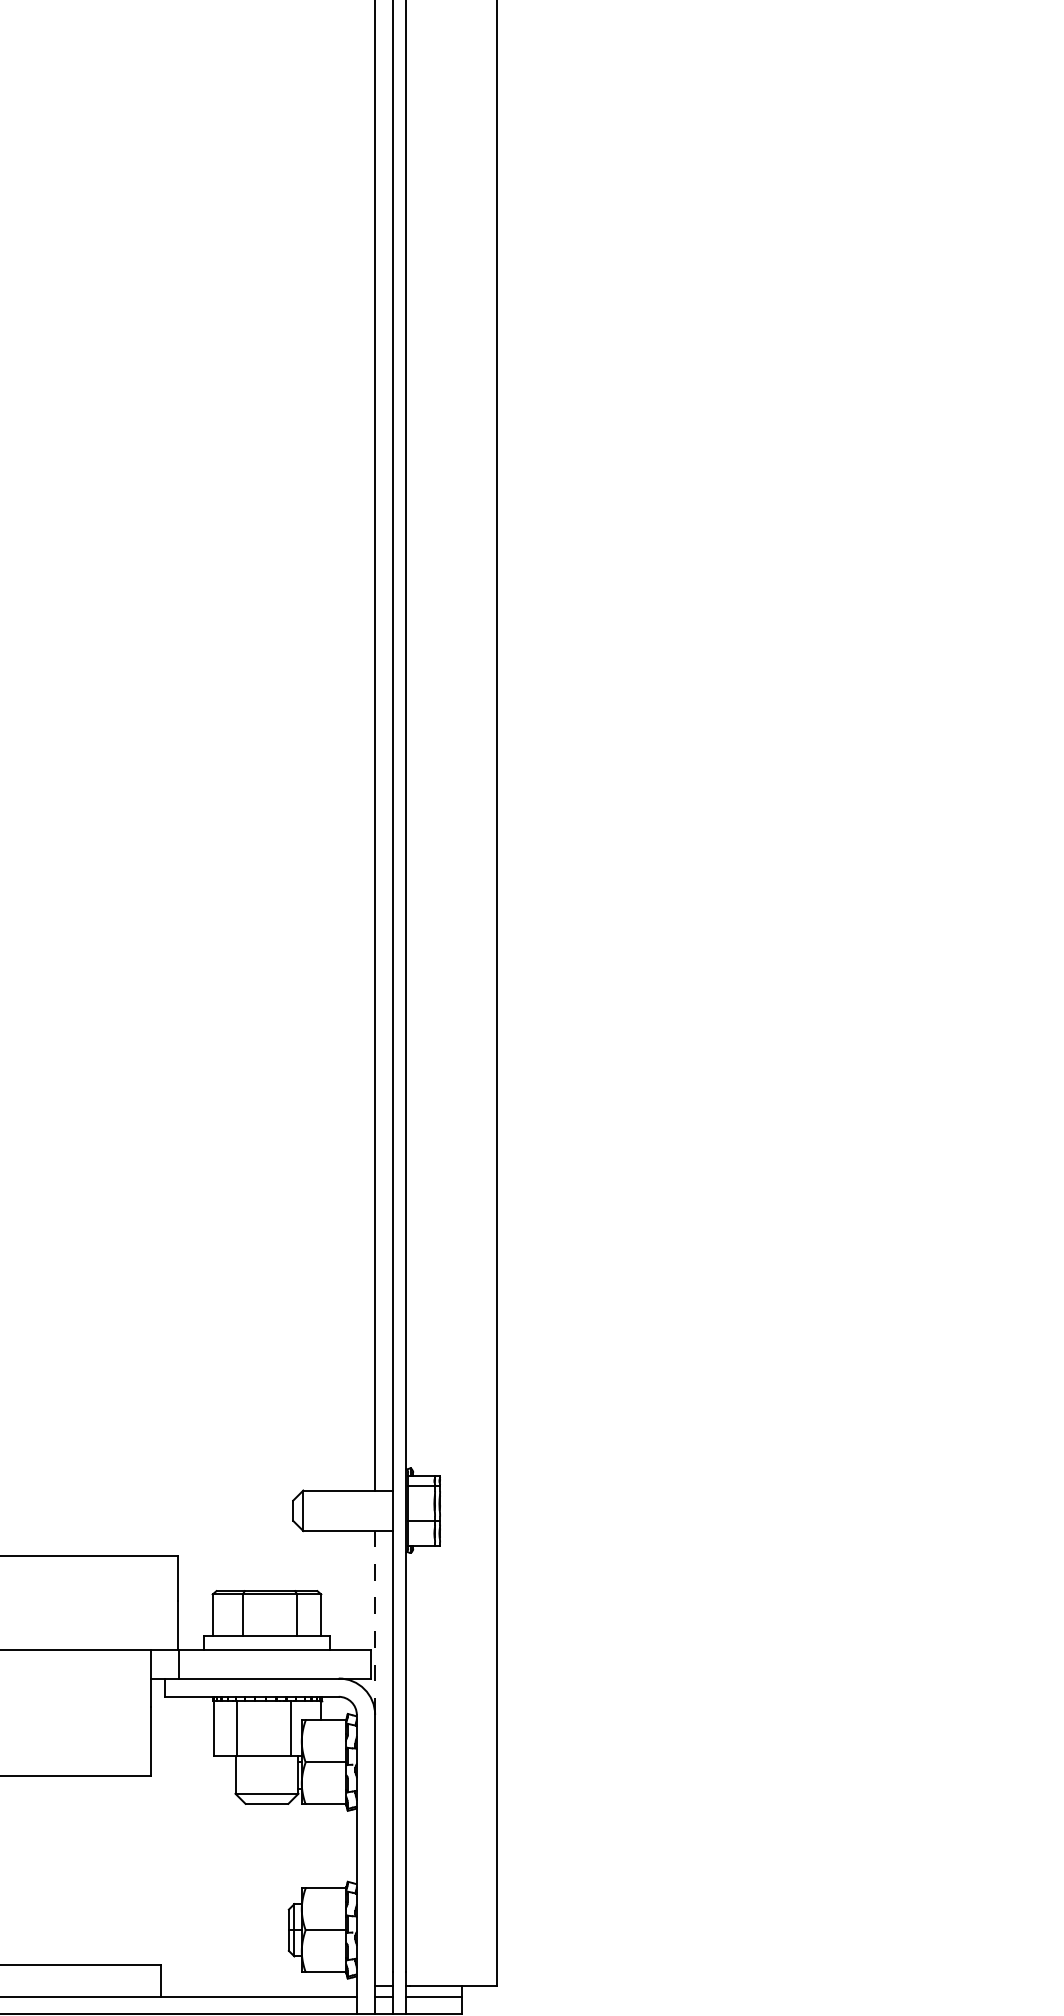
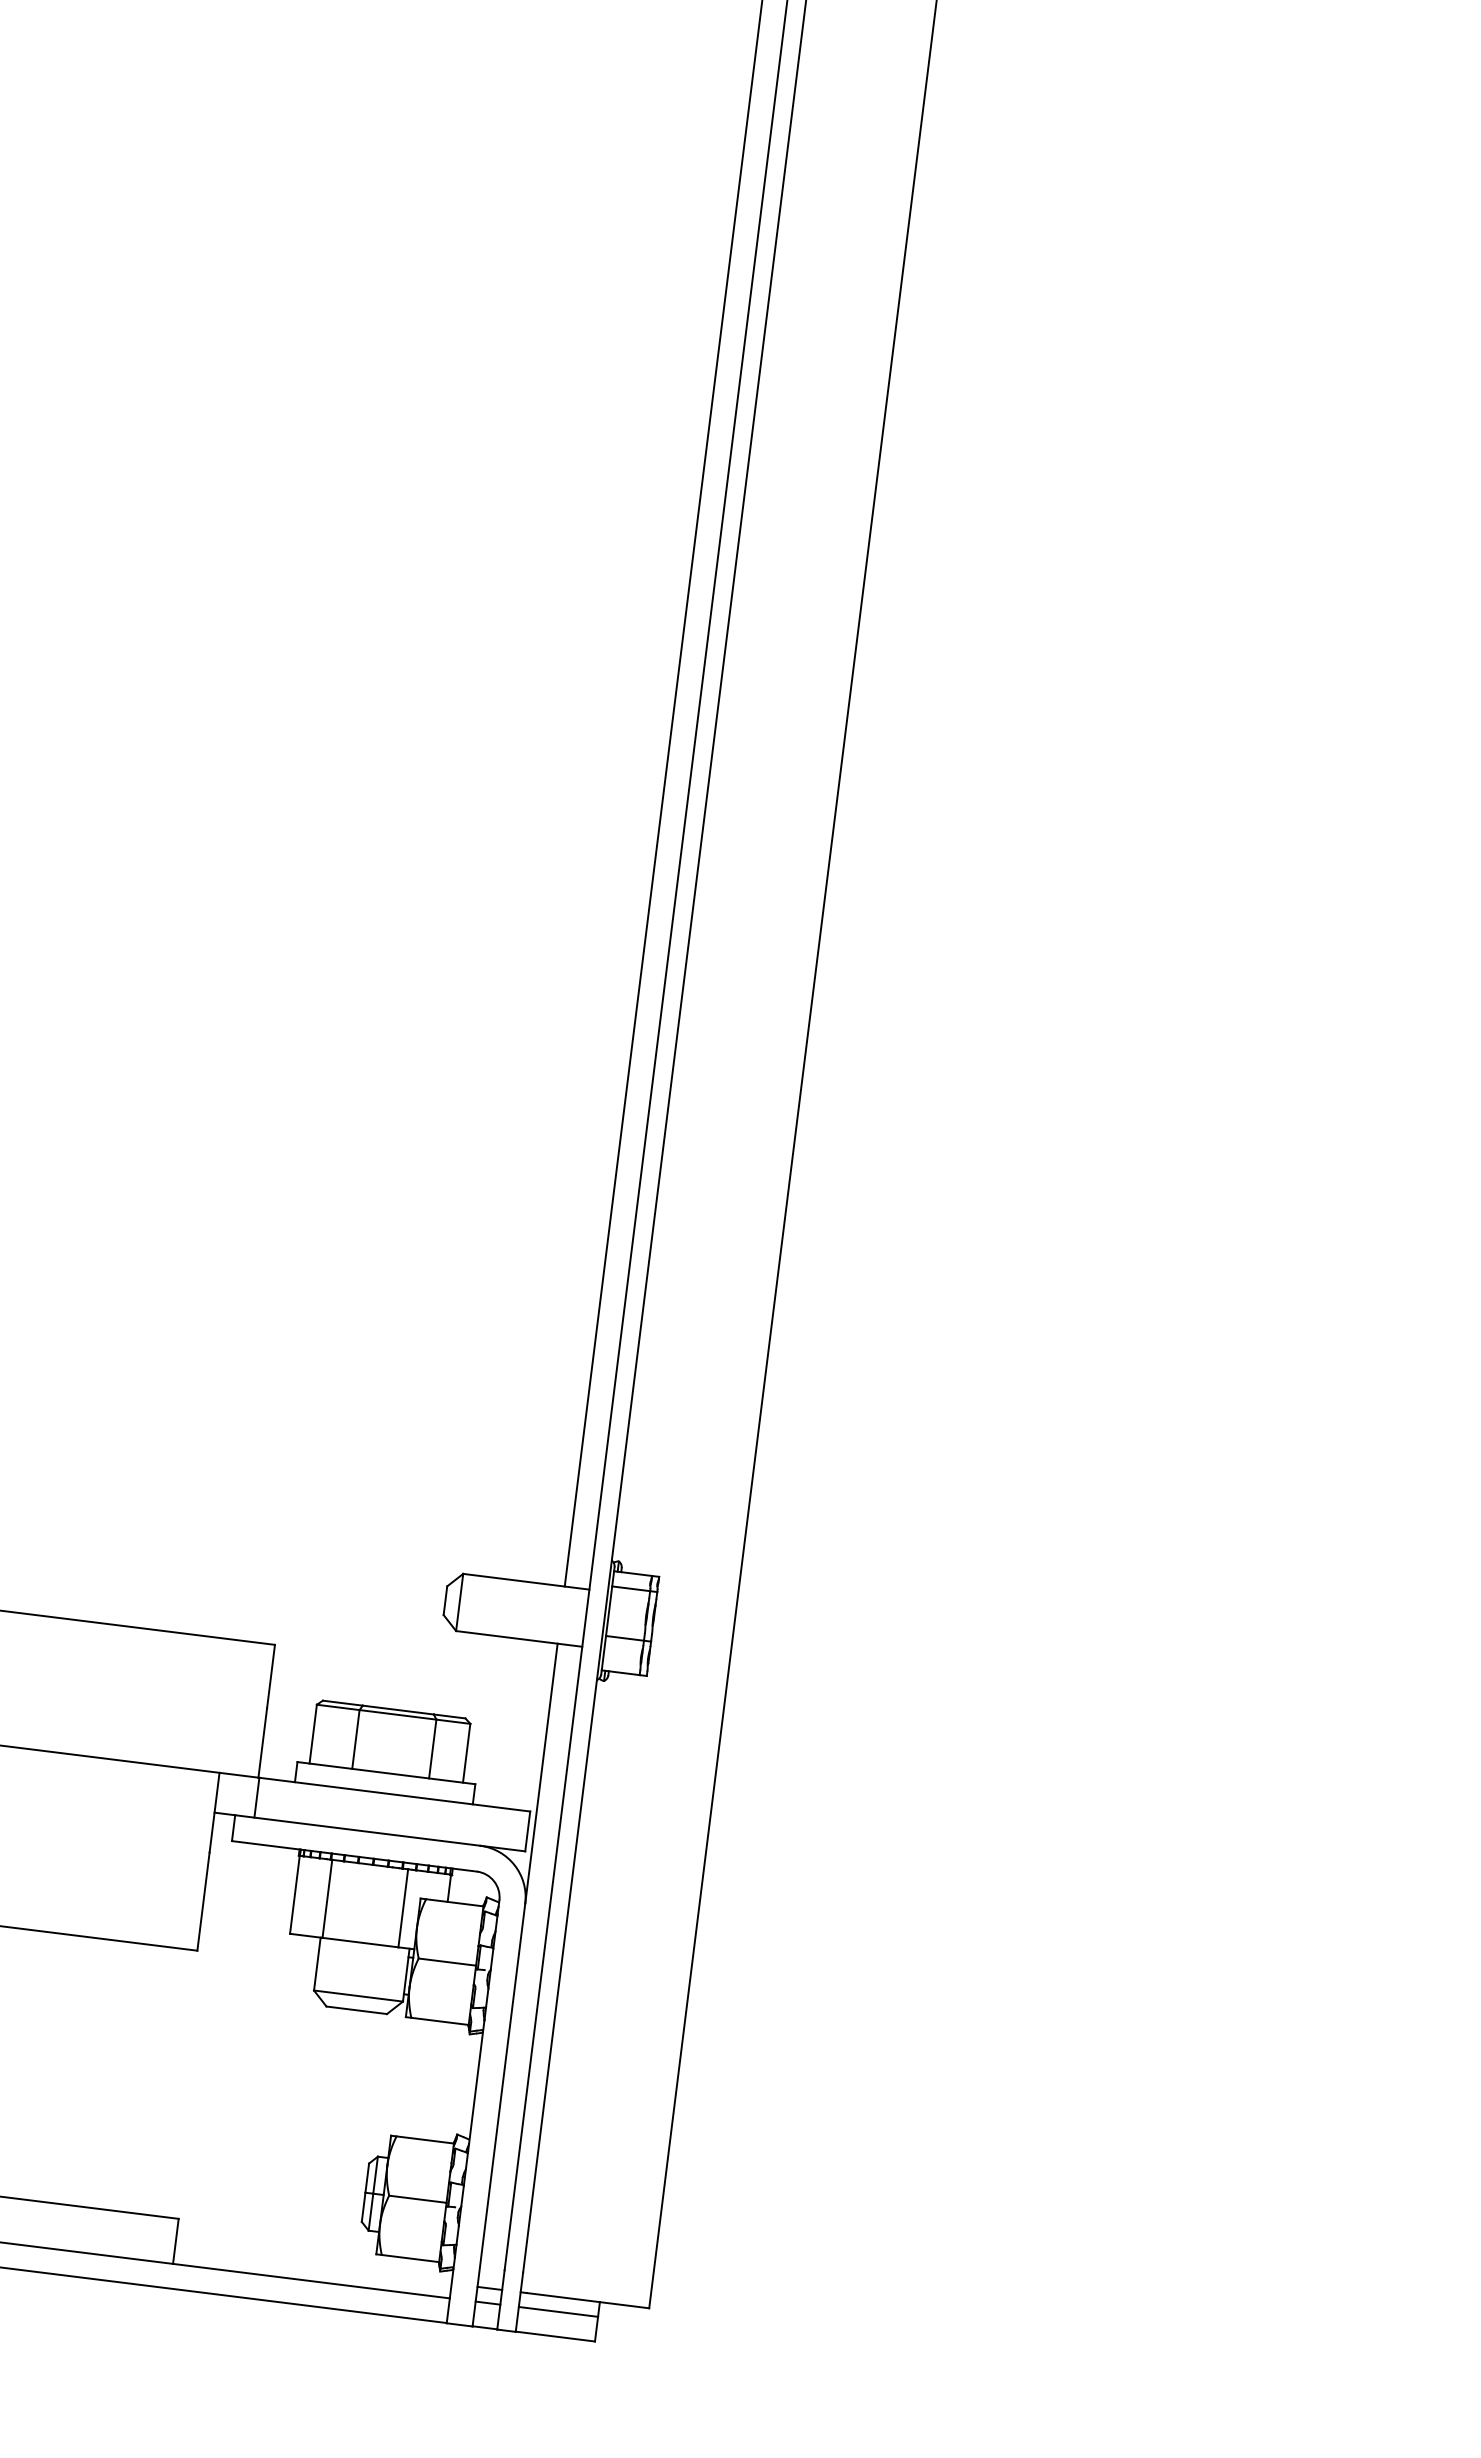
line: (375, 1622) -> (542, 1773), dashed -> solid

